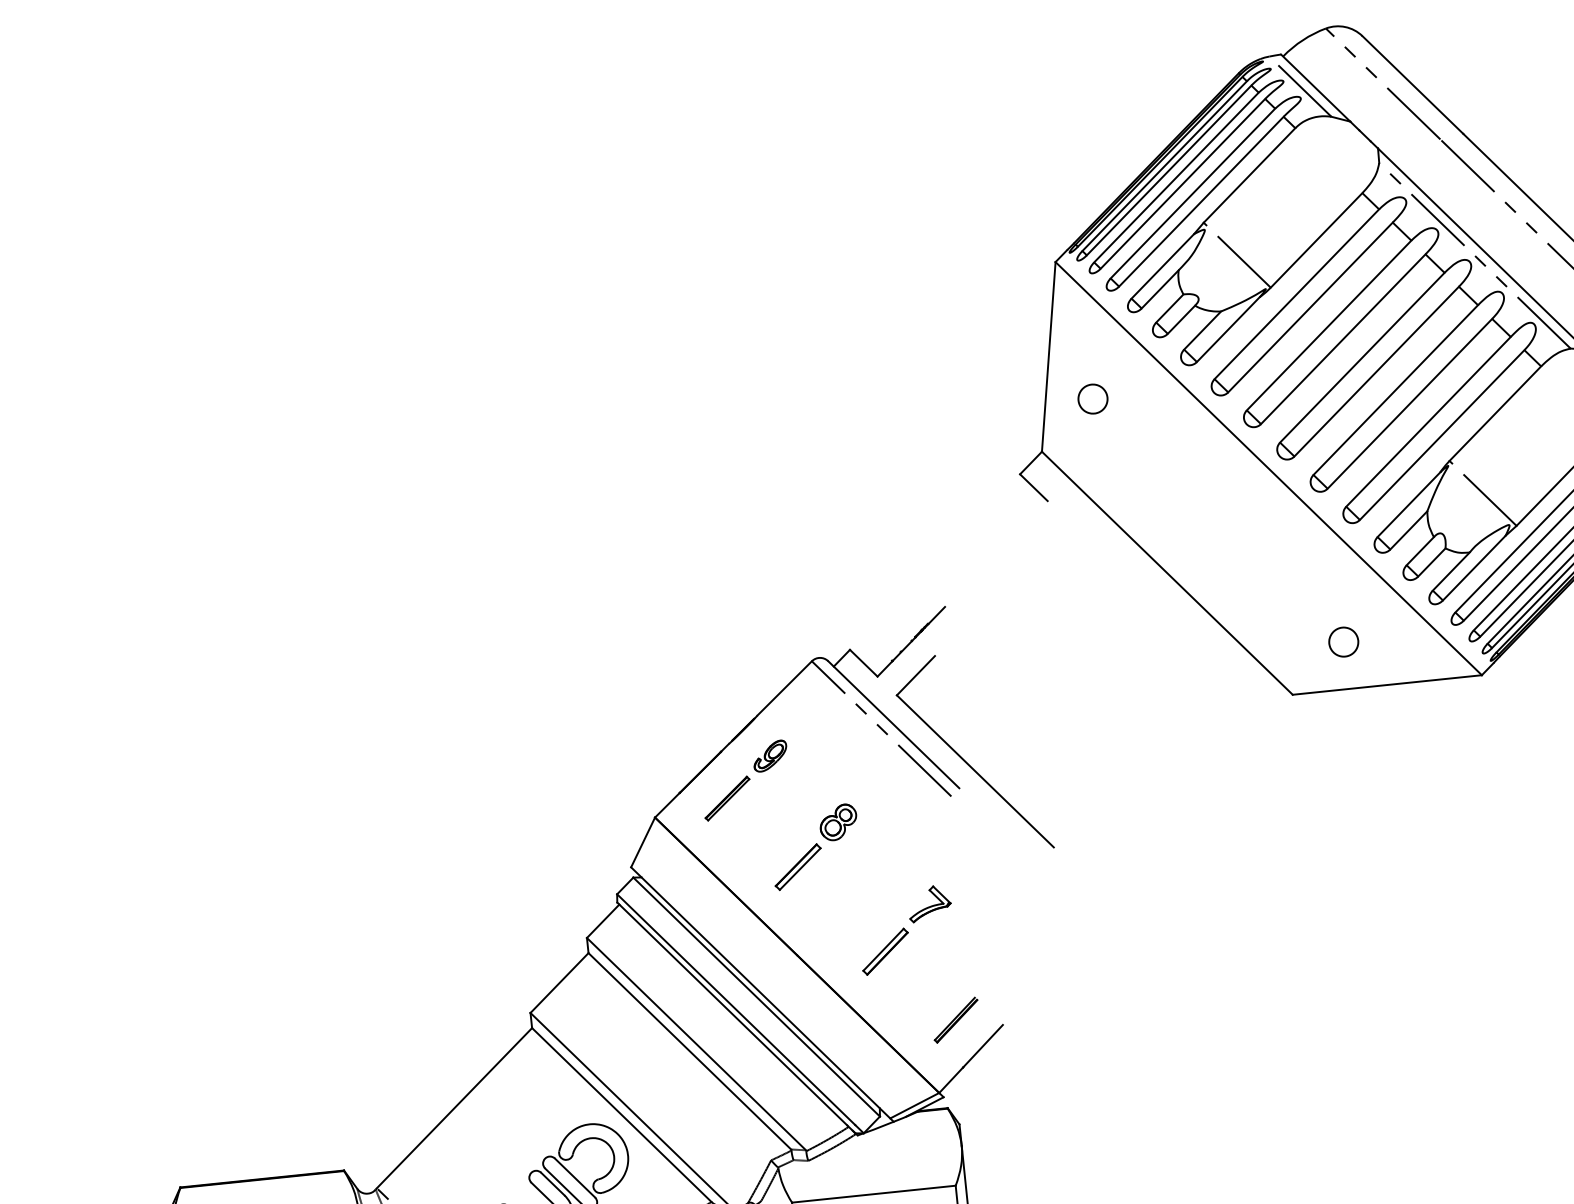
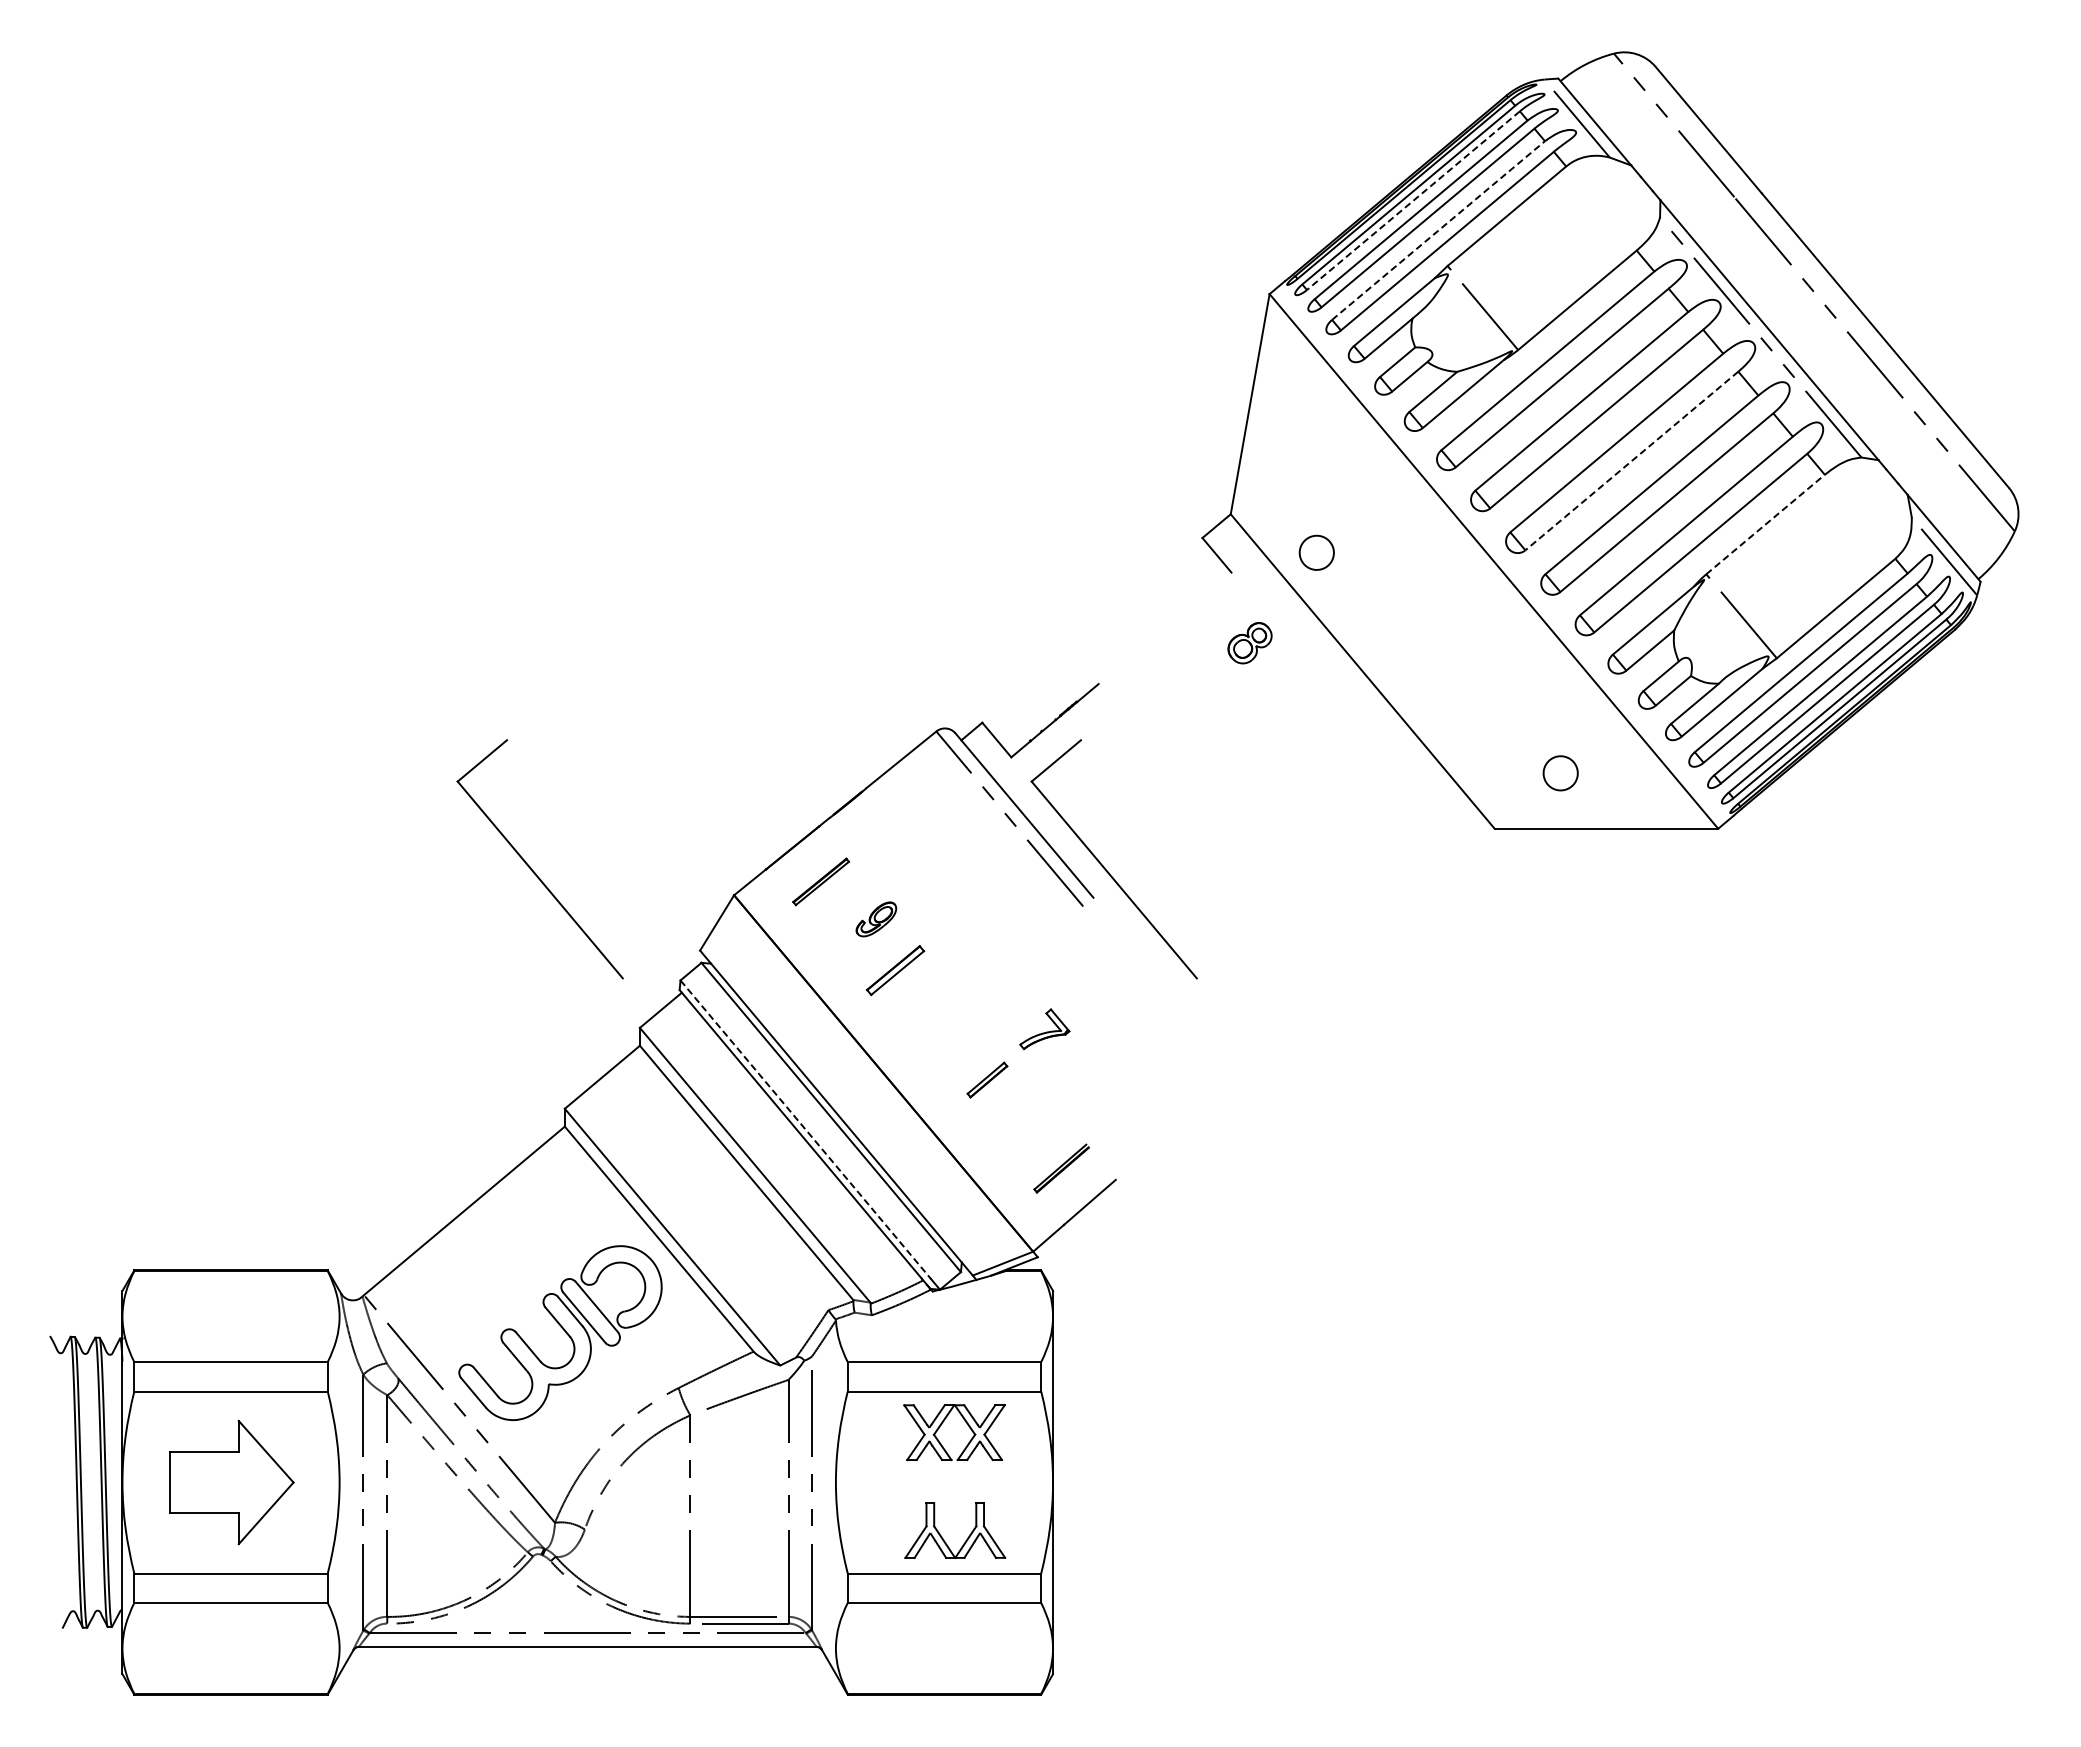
line: (1169, 170) -> (1413, 200), solid -> dashed
line: (1192, 193) -> (1438, 230), solid -> dashed
line: (1376, 372) -> (1631, 461), solid -> dashed
part: (1092, 398) -> (1316, 552), moved
line: (1495, 413) -> (1765, 524), solid -> dashed
part: (770, 756) -> (876, 919), moved
part: (481, 811) -> (531, 867), added
part: (838, 822) -> (1249, 643), moved
part: (885, 951) -> (987, 1079), size x0.7
line: (735, 1009) -> (805, 1129), solid -> dashed

